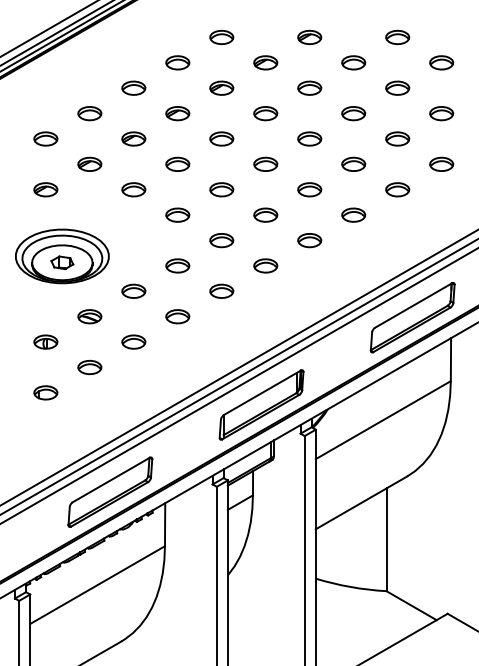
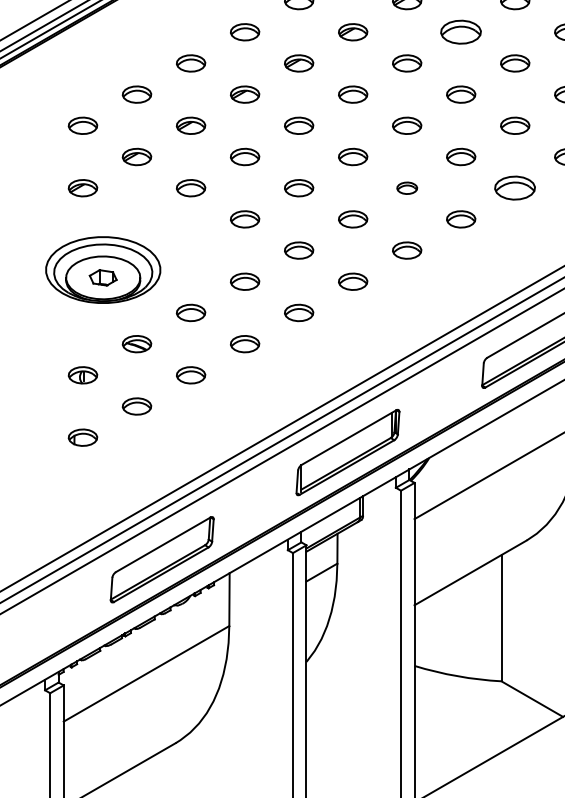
part: (353, 62) -> (460, 31), size x1.4
part: (309, 189) -> (406, 187), size x0.7
part: (397, 189) -> (514, 187), size x1.4

